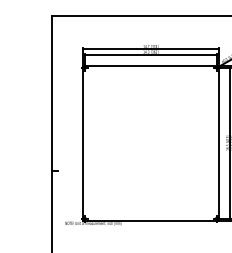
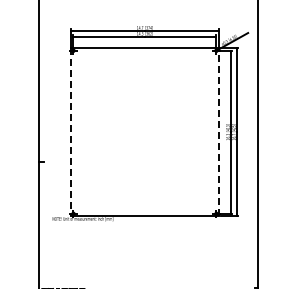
line: (82, 143) -> (71, 132), solid -> dashed
line: (218, 143) -> (218, 132), solid -> dashed

